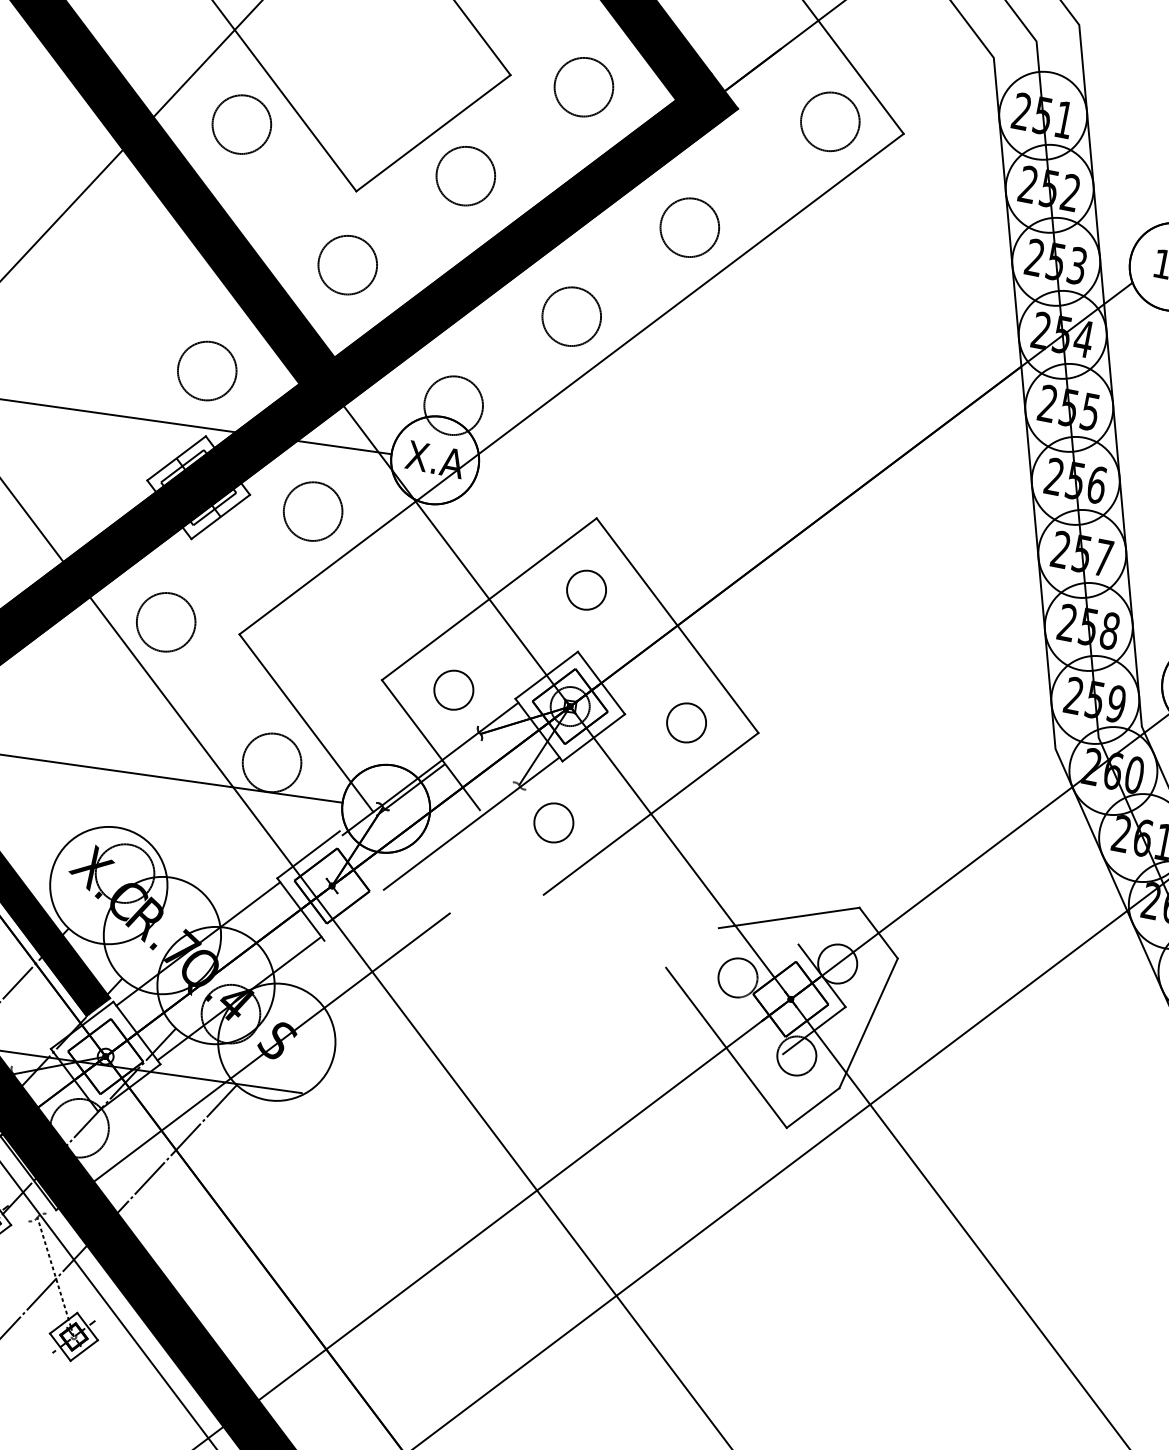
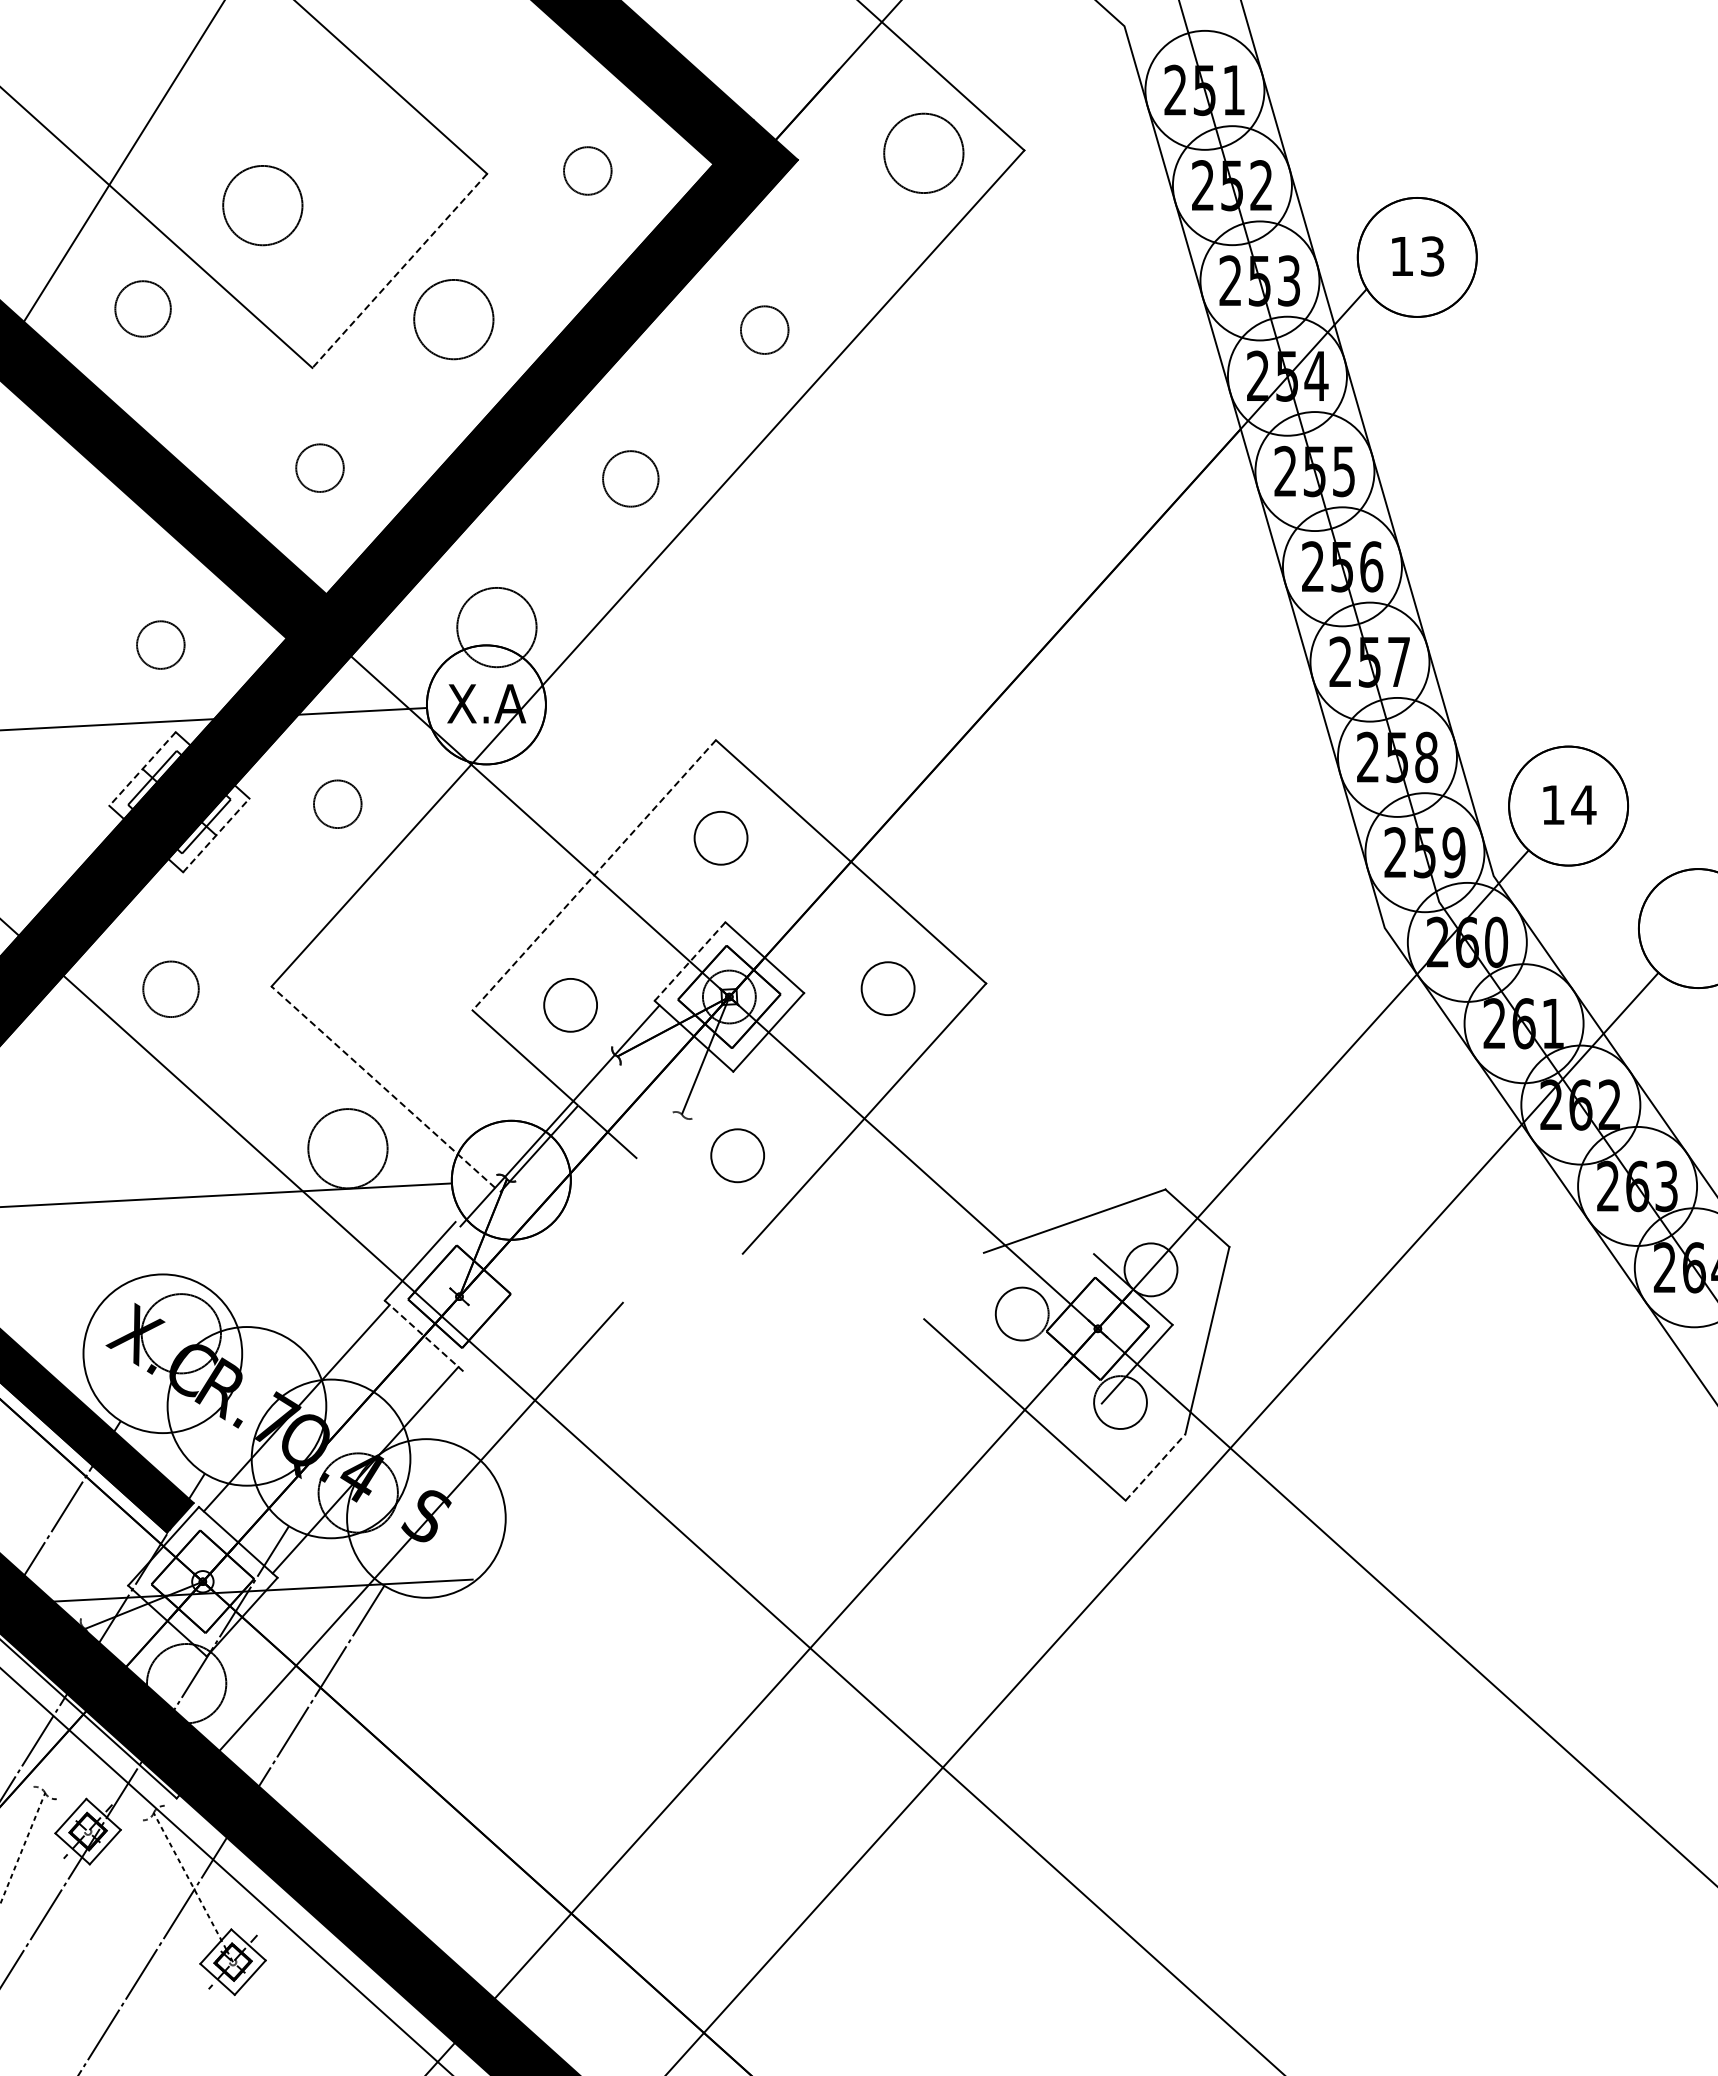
part: (343, 66) -> (262, 205), added
part: (583, 86) -> (587, 170), size x0.6
part: (241, 124) -> (142, 308), size x0.7
line: (433, 132) -> (399, 270), solid -> dashed
part: (689, 227) -> (764, 329), size x0.6
part: (347, 264) -> (319, 467), size x0.6
part: (571, 316) -> (630, 478), size x0.7
part: (207, 370) -> (160, 644), size x0.6
line: (176, 458) -> (142, 769), solid -> dashed
part: (313, 510) -> (337, 803), size x0.6
line: (220, 517) -> (216, 835), solid -> dashed
line: (489, 599) -> (594, 875), solid -> dashed
part: (165, 621) -> (170, 988), size x0.7
line: (547, 675) -> (690, 961), solid -> dashed
line: (306, 722) -> (383, 1086), solid -> dashed
line: (471, 823) -> (628, 1177), removed
line: (301, 909) -> (424, 1336), solid -> dashed
line: (813, 1108) -> (1155, 1467), solid -> dashed

